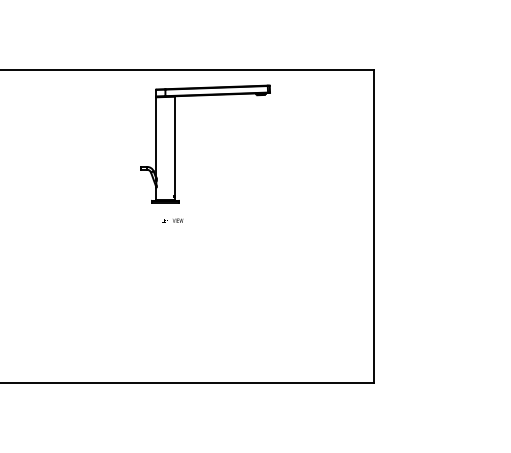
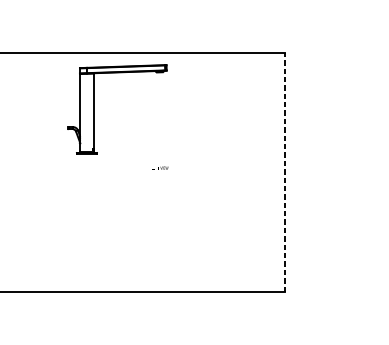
part: (175, 143) -> (94, 109), moved
text: (172, 220) -> (160, 167), moved
line: (374, 226) -> (285, 172), solid -> dashed

